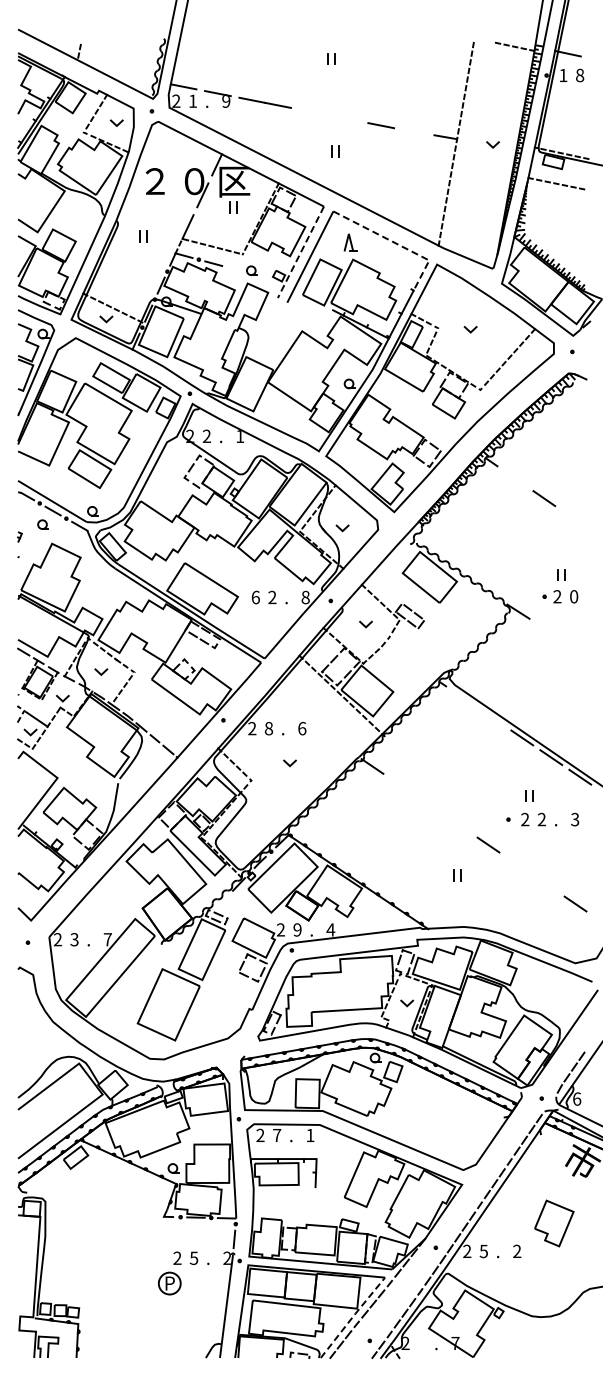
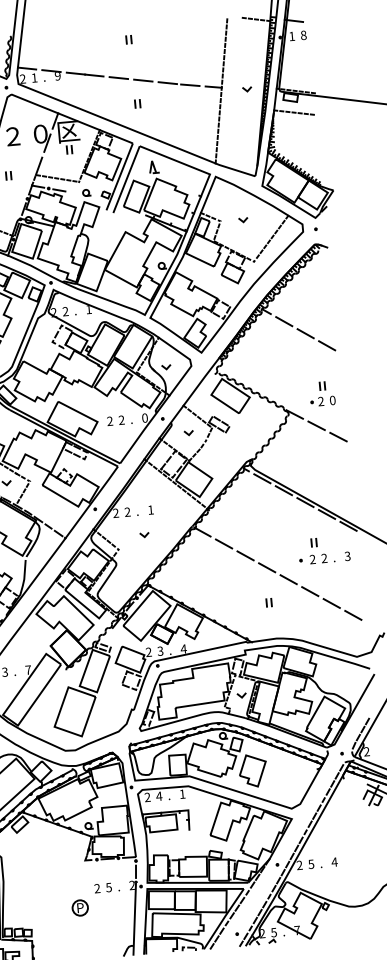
line: (312, 111) -> (118, 77), added
line: (346, 118) -> (143, 80), added
line: (412, 131) -> (190, 85), added
line: (397, 244) -> (186, 165), dashed -> solid
line: (300, 252) -> (119, 177), dashed -> solid
line: (515, 478) -> (284, 321), added
line: (572, 518) -> (326, 345), added
text: (255, 597) -> (109, 421), 6 -> 2
text: (305, 597) -> (144, 418), 8 -> 0
line: (547, 630) -> (316, 425), added
line: (577, 649) -> (338, 437), added
line: (464, 698) -> (262, 478), added
line: (493, 717) -> (284, 490), added
text: (268, 728) -> (127, 512), 8 -> 2
text: (302, 728) -> (151, 509), 6 -> 1
line: (401, 785) -> (224, 543), added
line: (430, 805) -> (245, 555), added
line: (459, 825) -> (267, 567), added
line: (517, 864) -> (310, 591), added
line: (546, 884) -> (331, 603), added
text: (297, 929) -> (160, 650), 9 -> 3
text: (577, 1098) -> (367, 751), 6 -> 2
text: (276, 1135) -> (158, 796), 7 -> 4
part: (554, 1223) -> (253, 770), moved
text: (516, 1250) -> (334, 861), 2 -> 4
part: (169, 1283) -> (80, 907), moved
line: (353, 1316) -> (224, 918), dashed -> solid
part: (419, 1347) -> (272, 935), added

